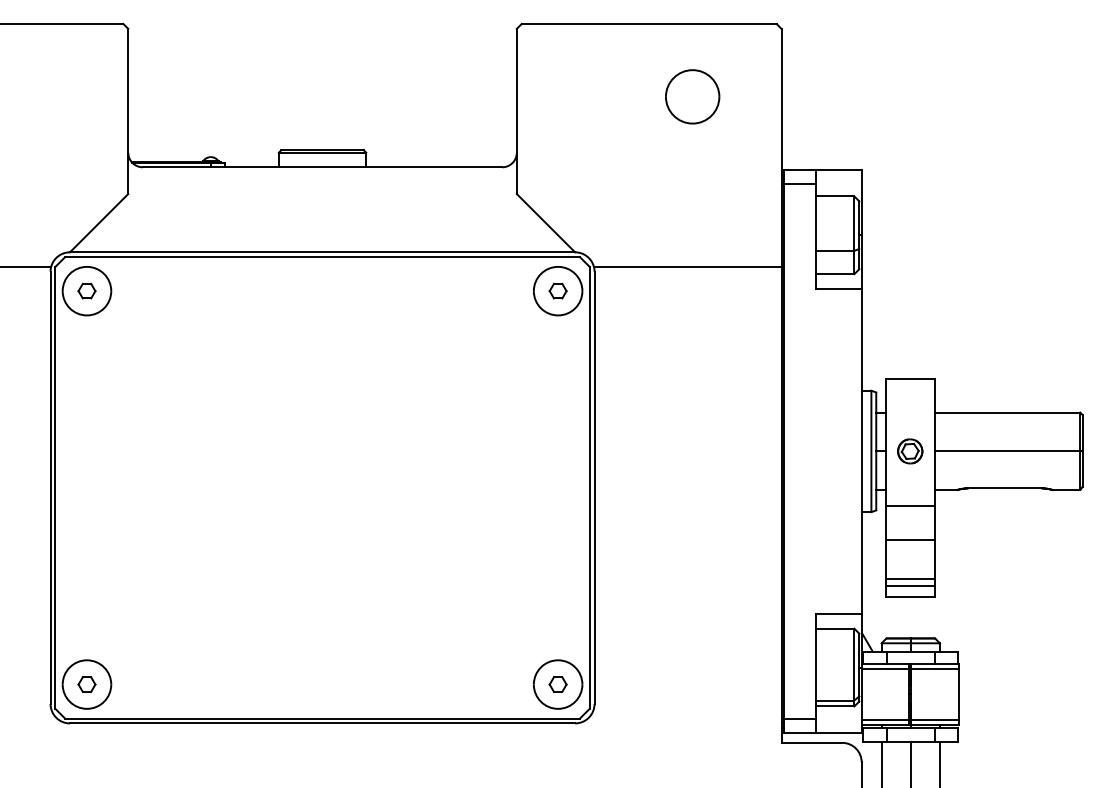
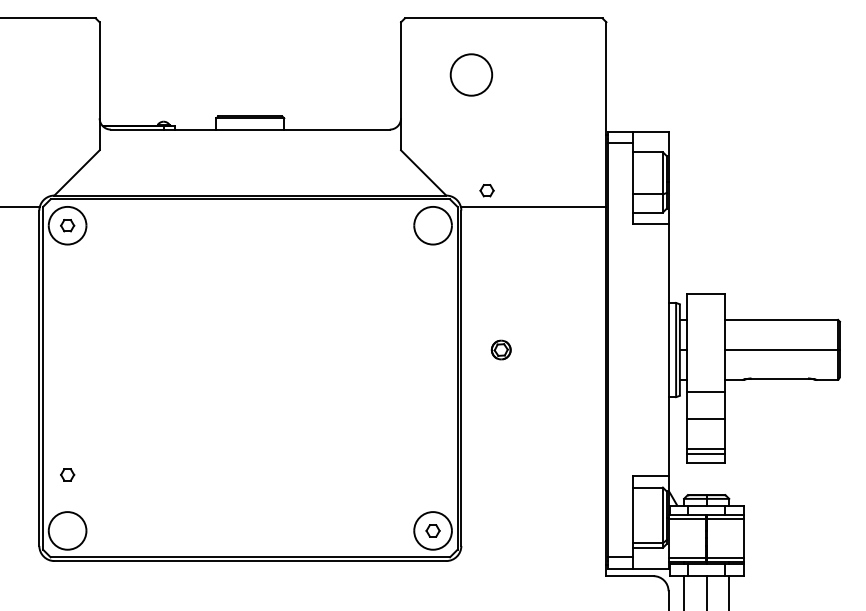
part: (692, 96) -> (471, 74), moved
part: (557, 290) -> (486, 190), moved
part: (909, 450) -> (500, 349), moved
part: (86, 684) -> (67, 474), moved

